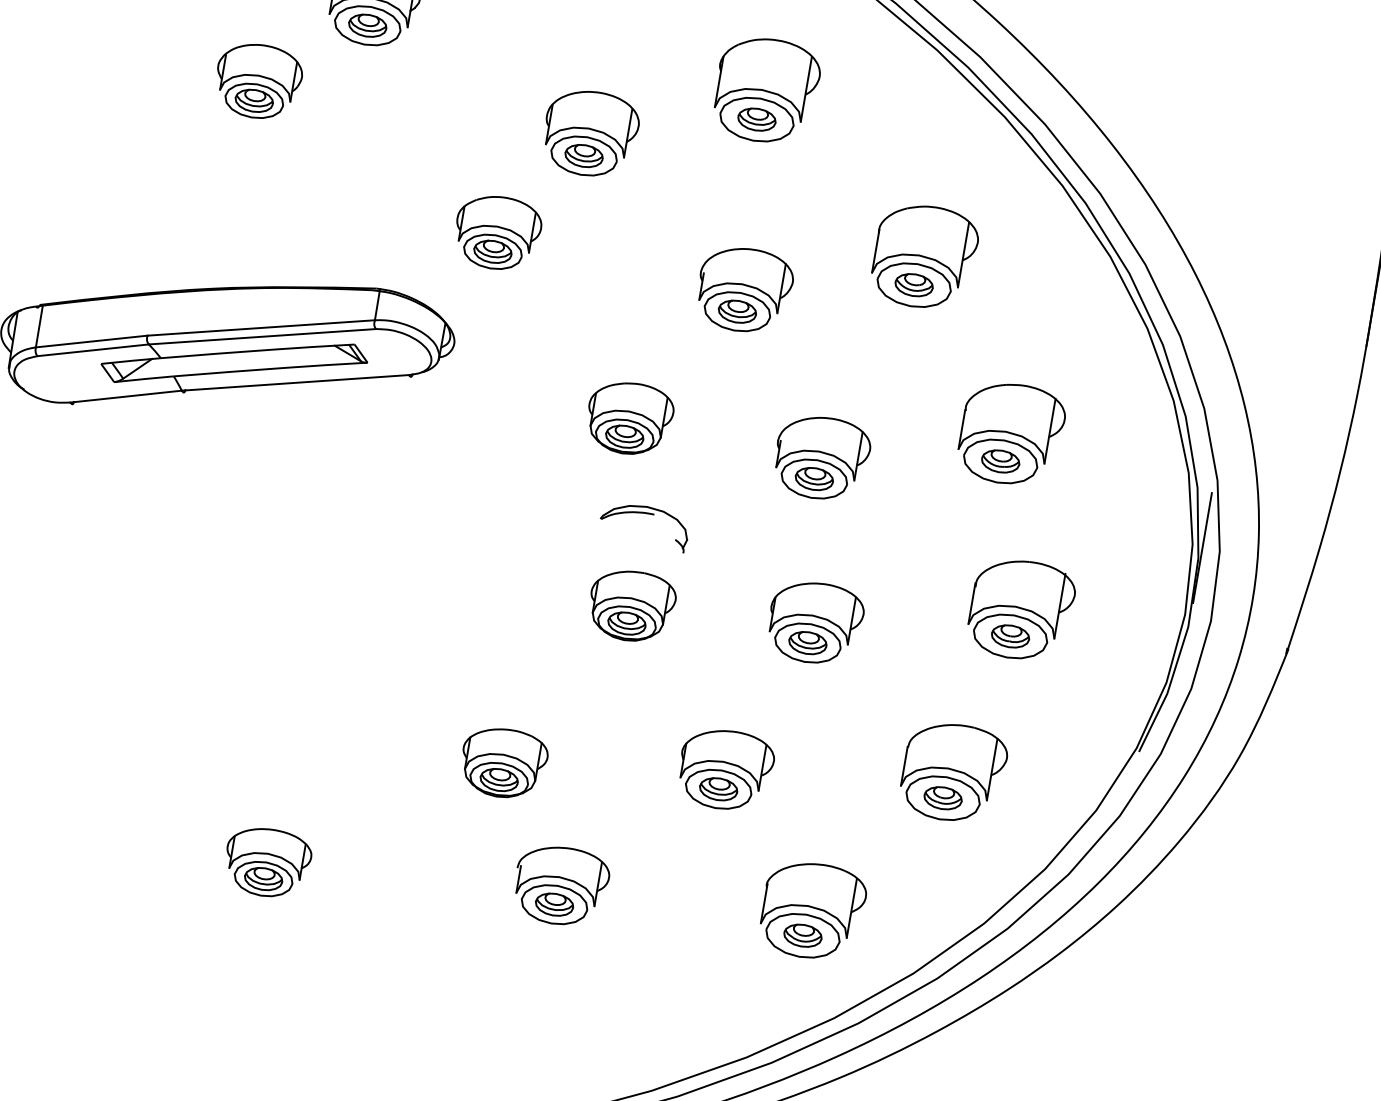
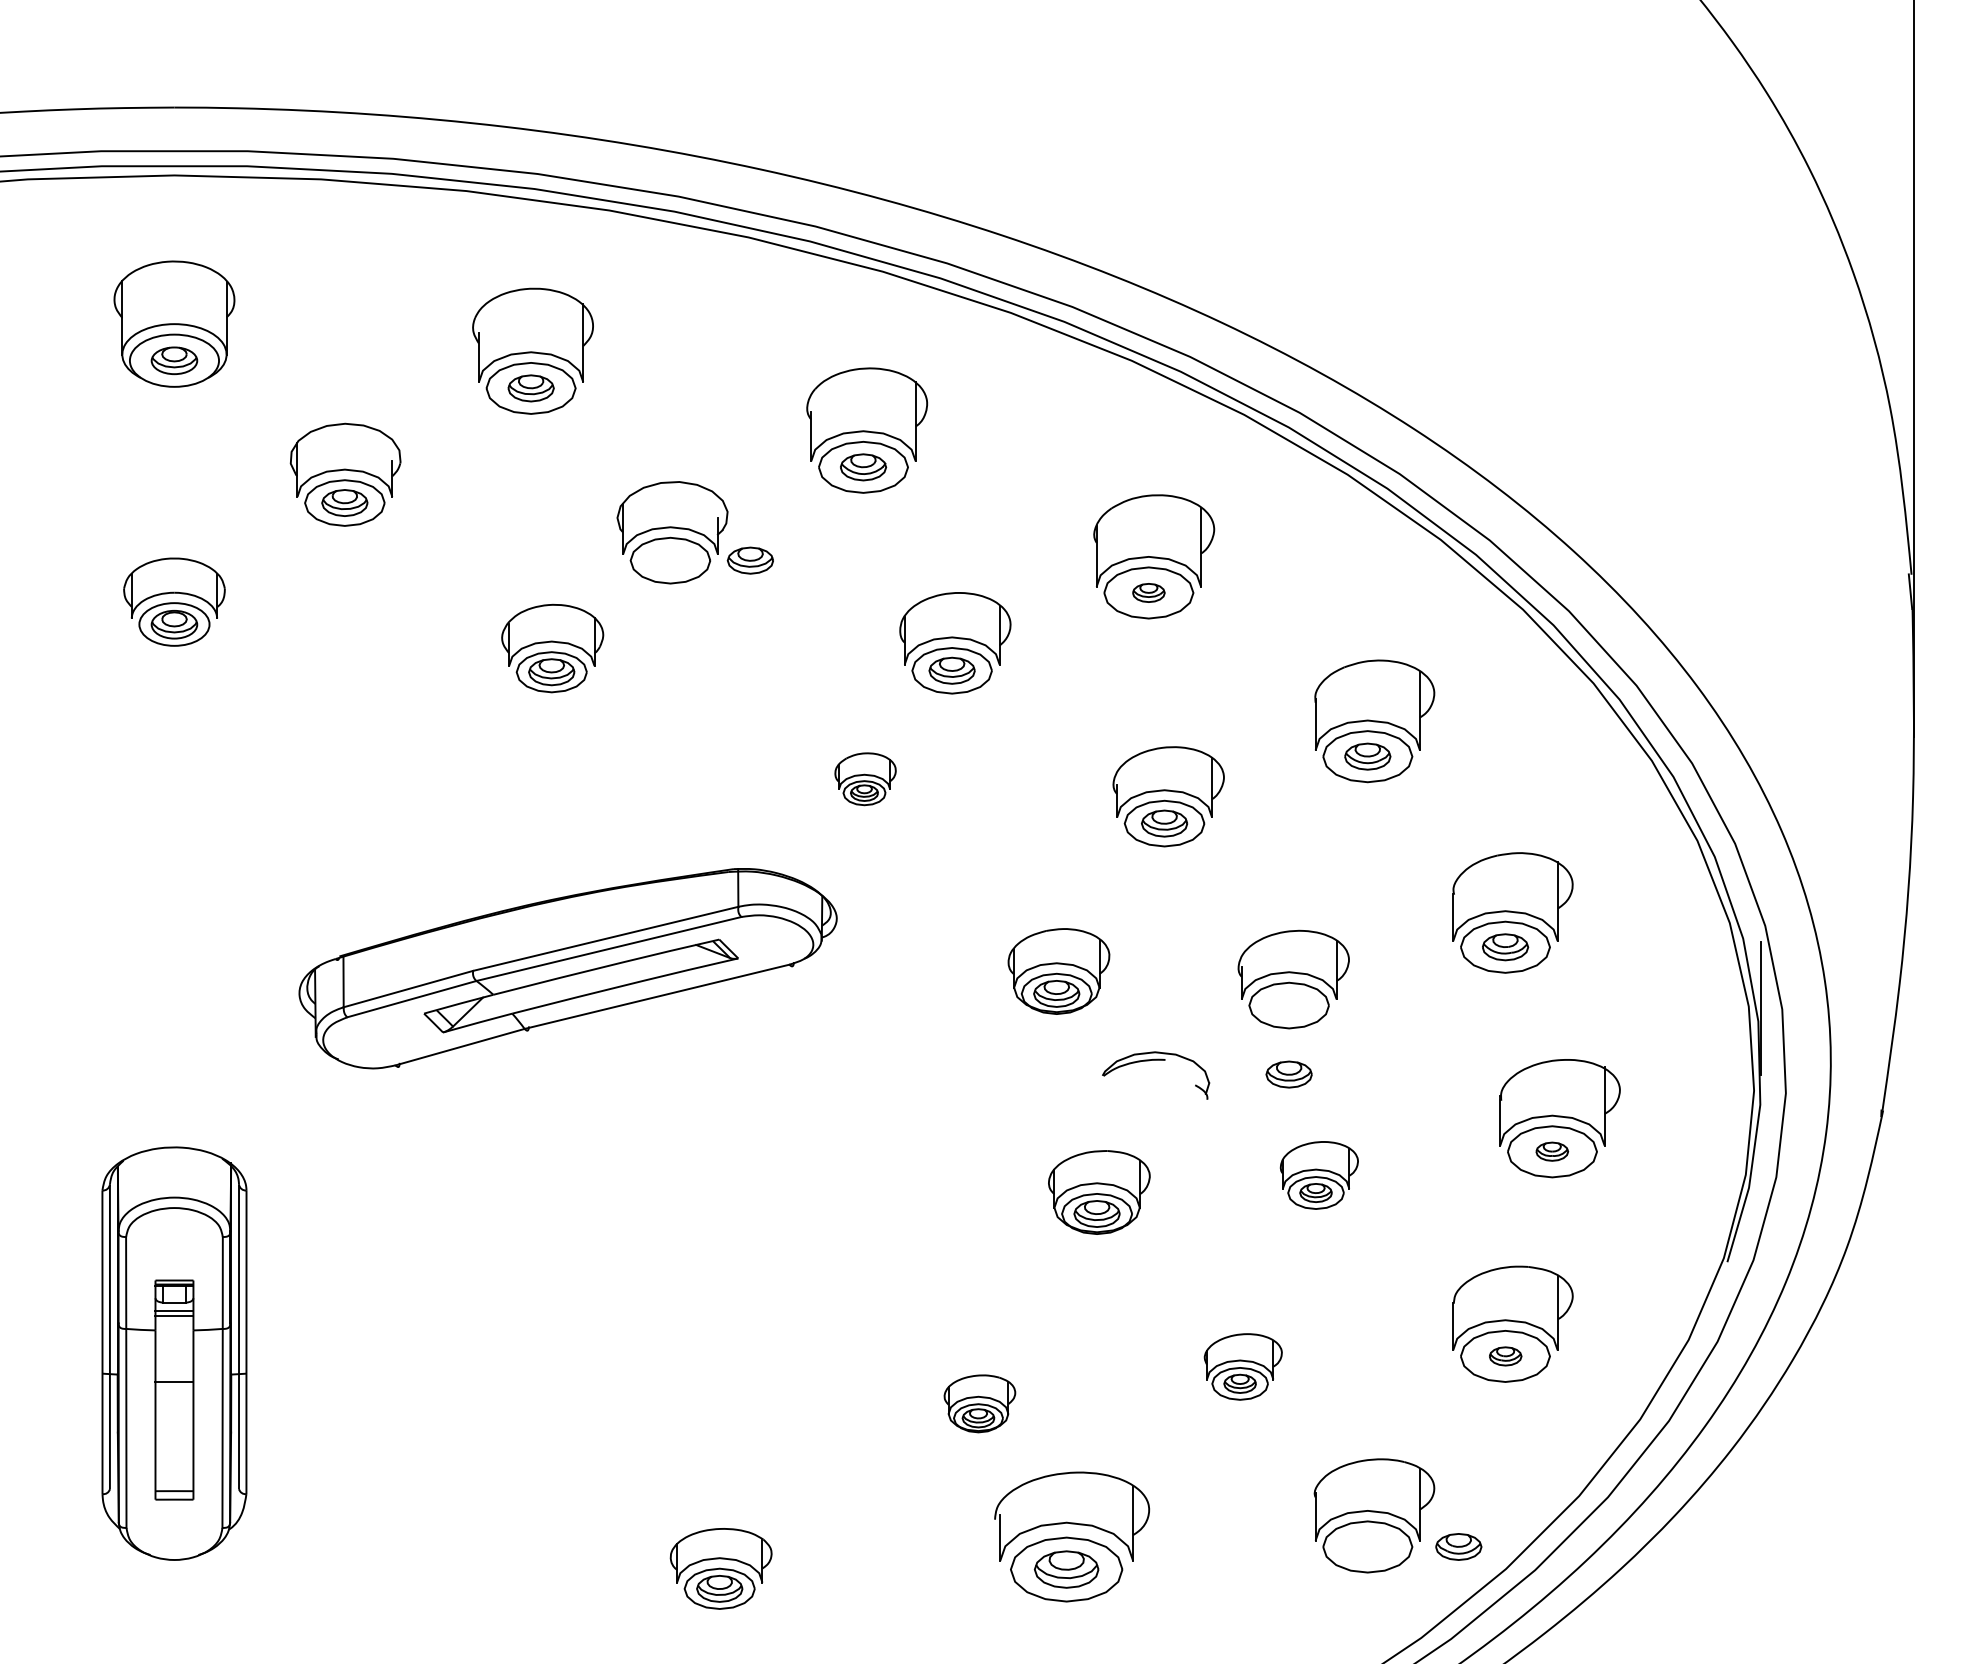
part: (366, 25) -> (749, 560), moved
part: (756, 119) -> (1148, 592), size x0.7
part: (497, 233) -> (865, 779), size x0.6
part: (813, 478) -> (1288, 1074), moved
part: (646, 513) -> (1156, 1060), moved
part: (815, 623) -> (1319, 1175), size x0.7
part: (1009, 636) -> (1551, 1151), size x0.7
part: (503, 763) -> (979, 1403), size x0.7
part: (726, 769) -> (1243, 1366), size x0.7
part: (943, 798) -> (1505, 1356), size x0.7
part: (561, 886) -> (1072, 1537), size x1.4
part: (802, 935) -> (1458, 1546), moved

